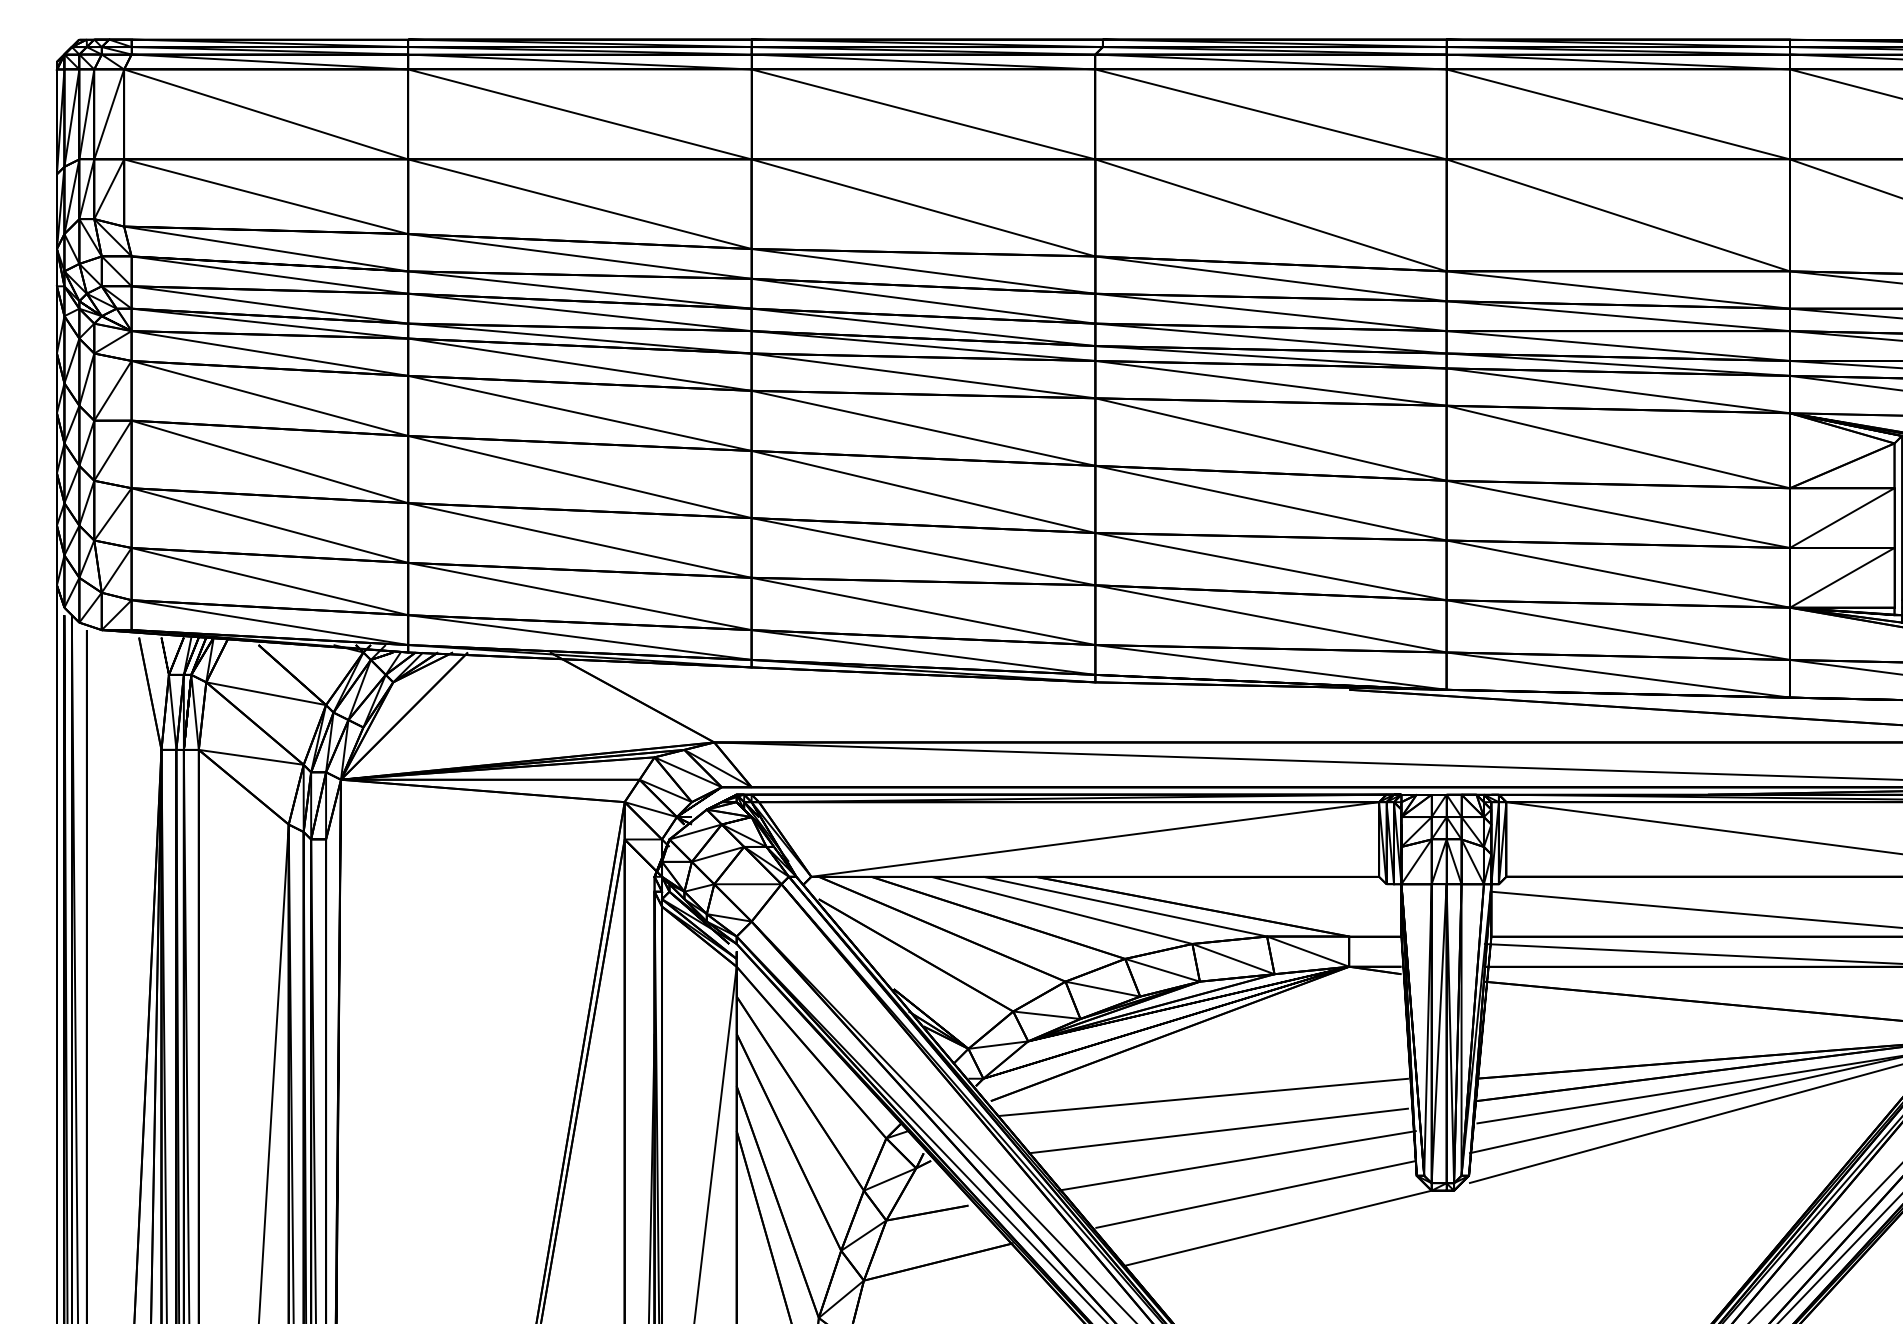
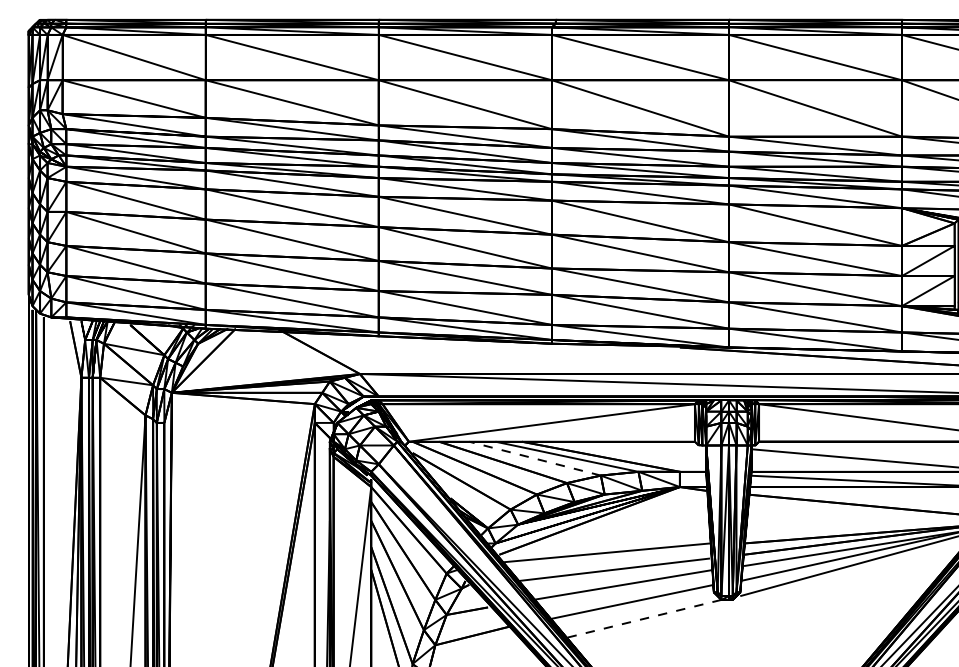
line: (1062, 910) -> (535, 458), solid -> dashed
line: (1276, 1227) -> (643, 618), solid -> dashed

